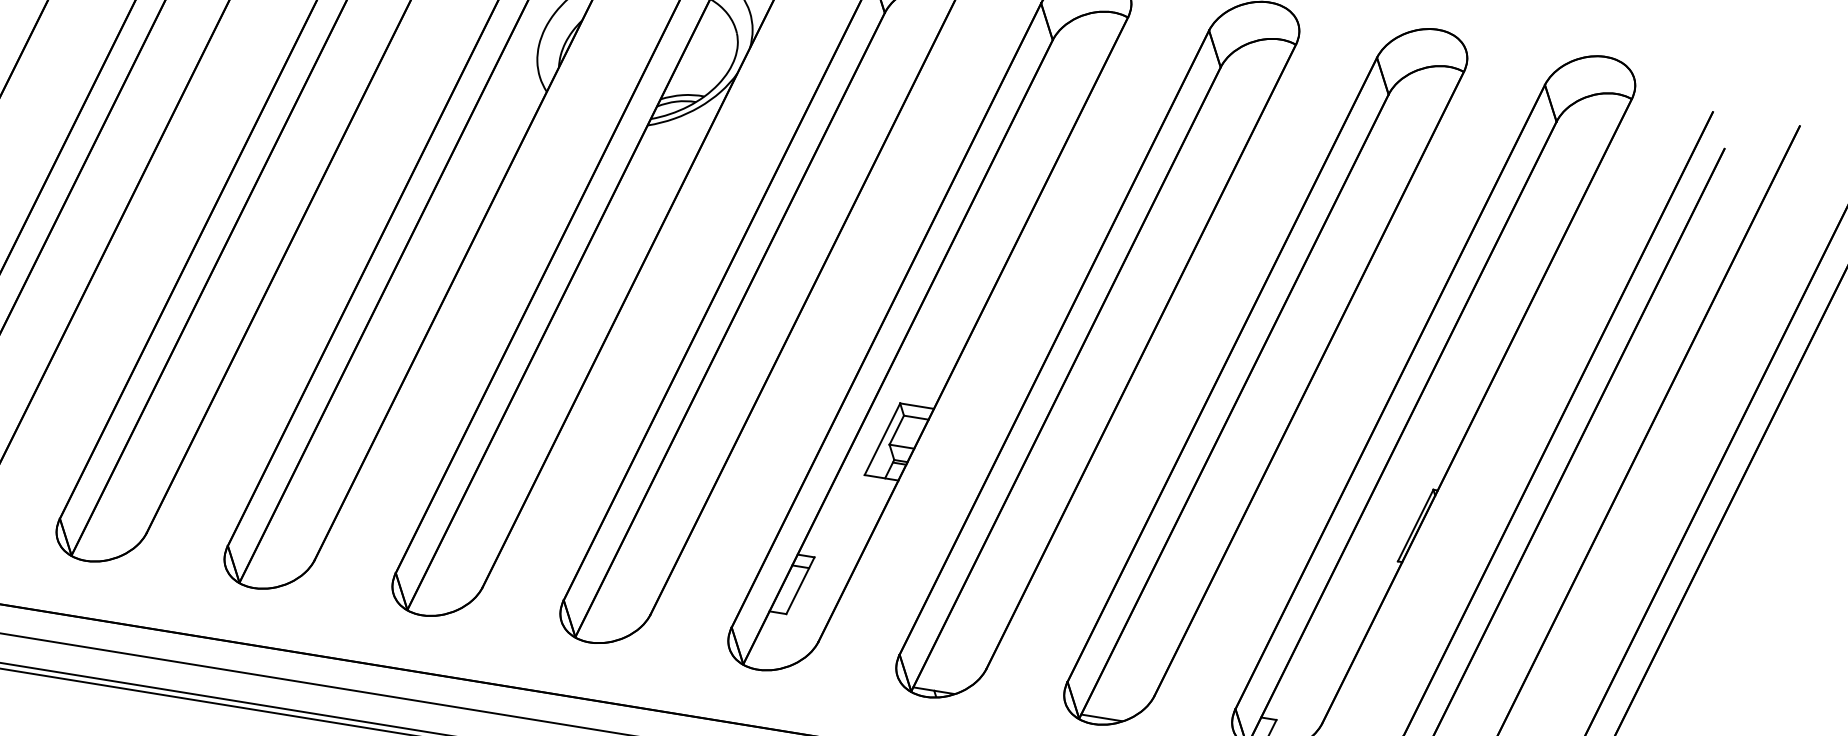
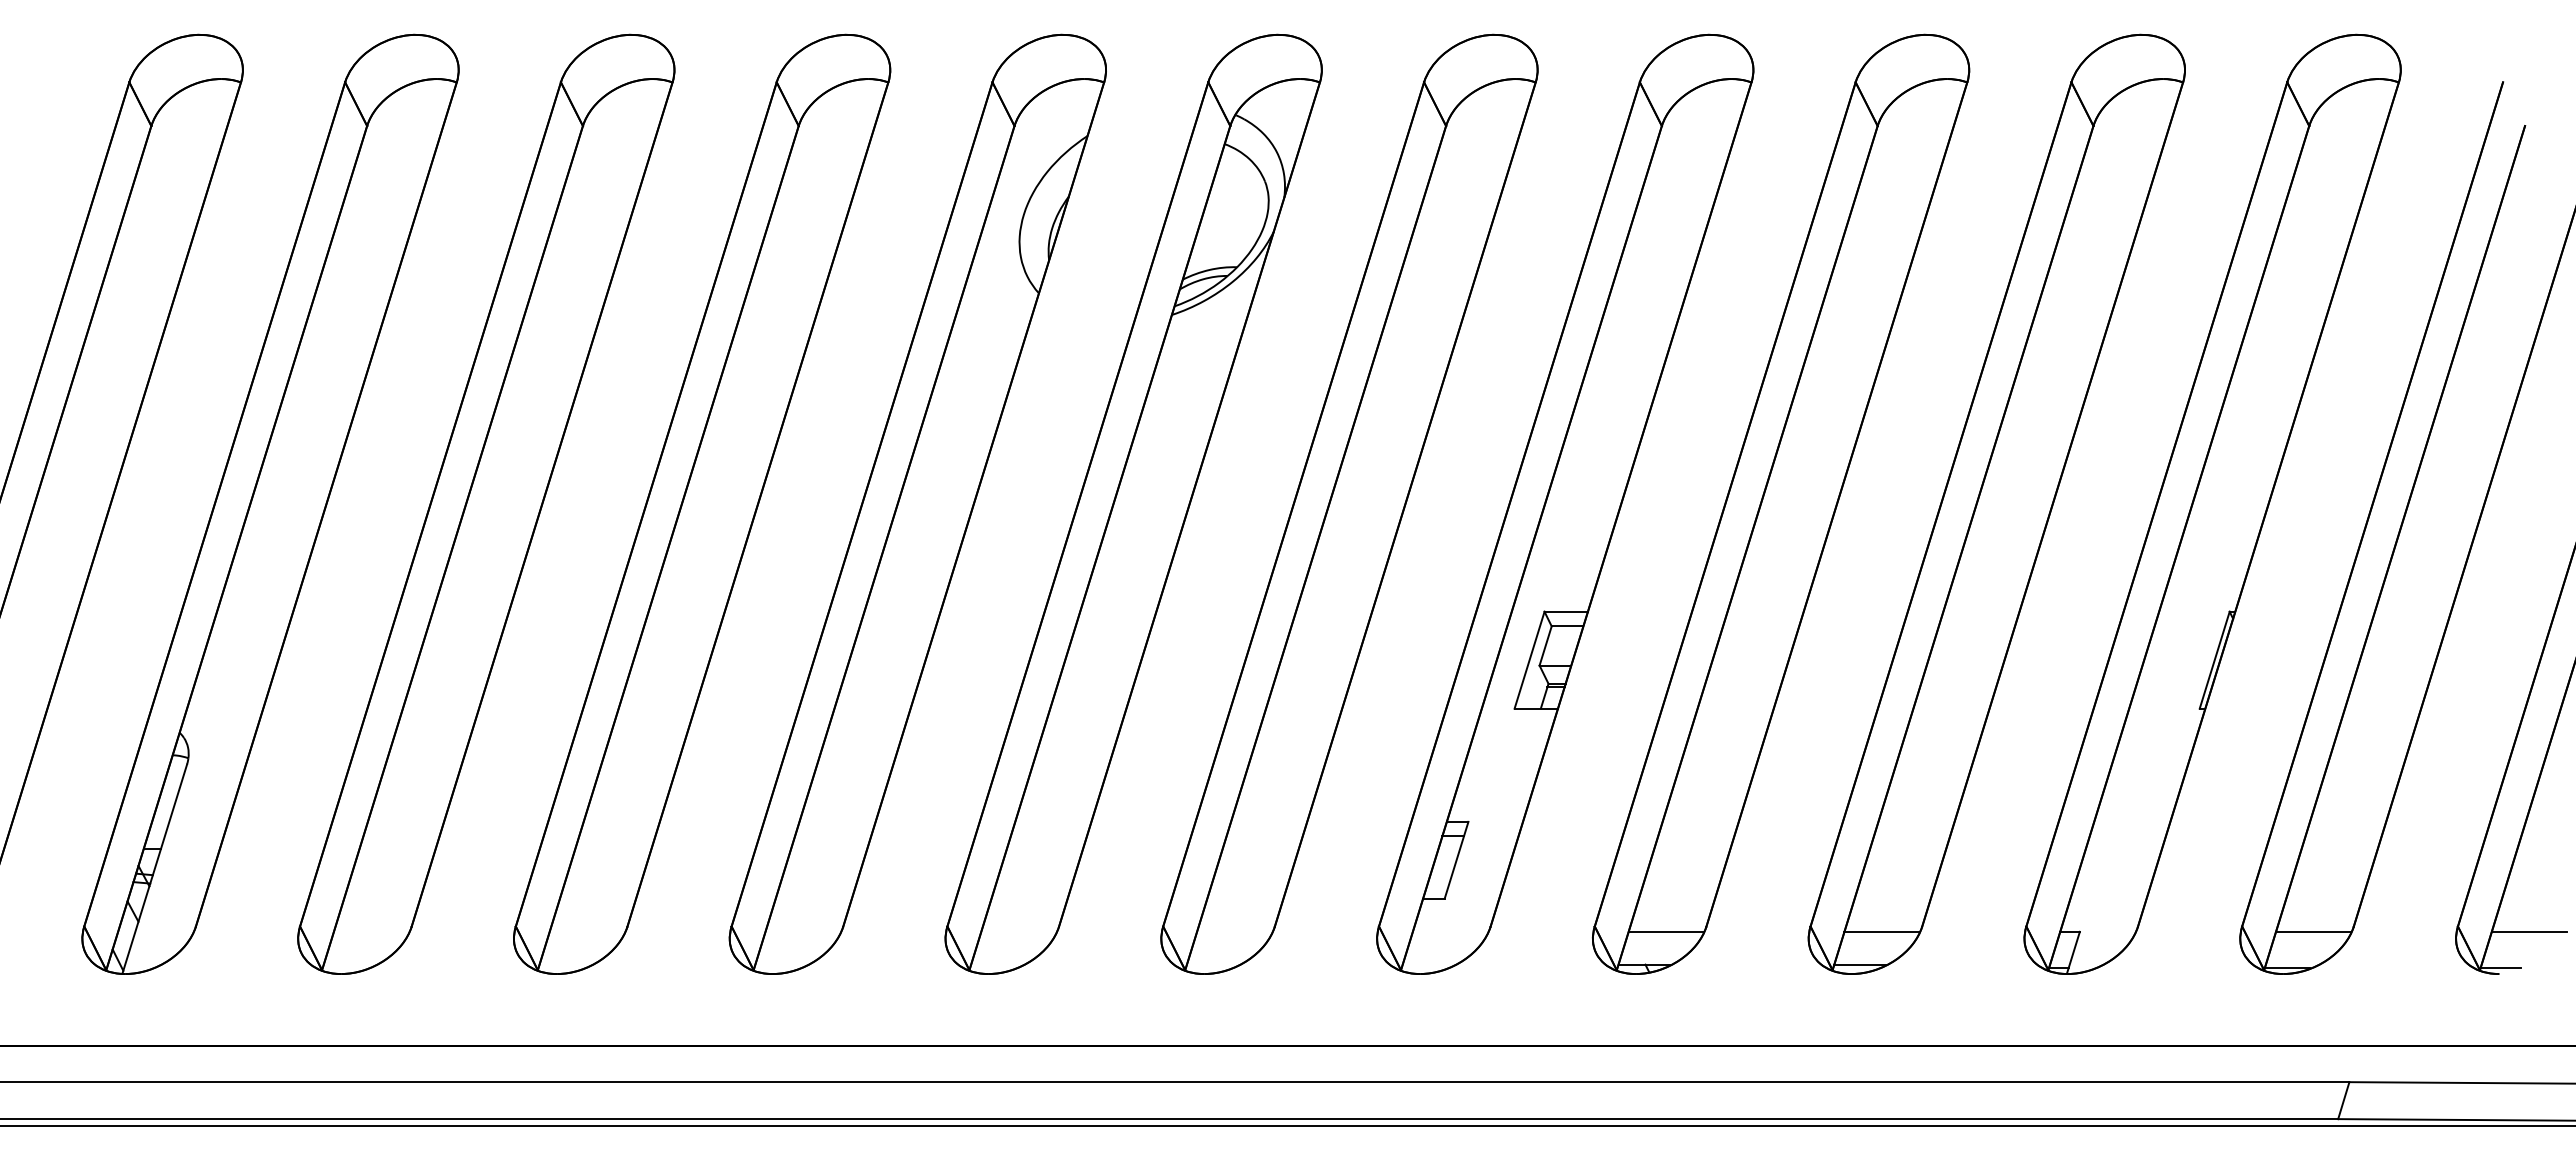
line: (954, 667) -> (1665, 931), added
line: (1122, 694) -> (1881, 931), added

